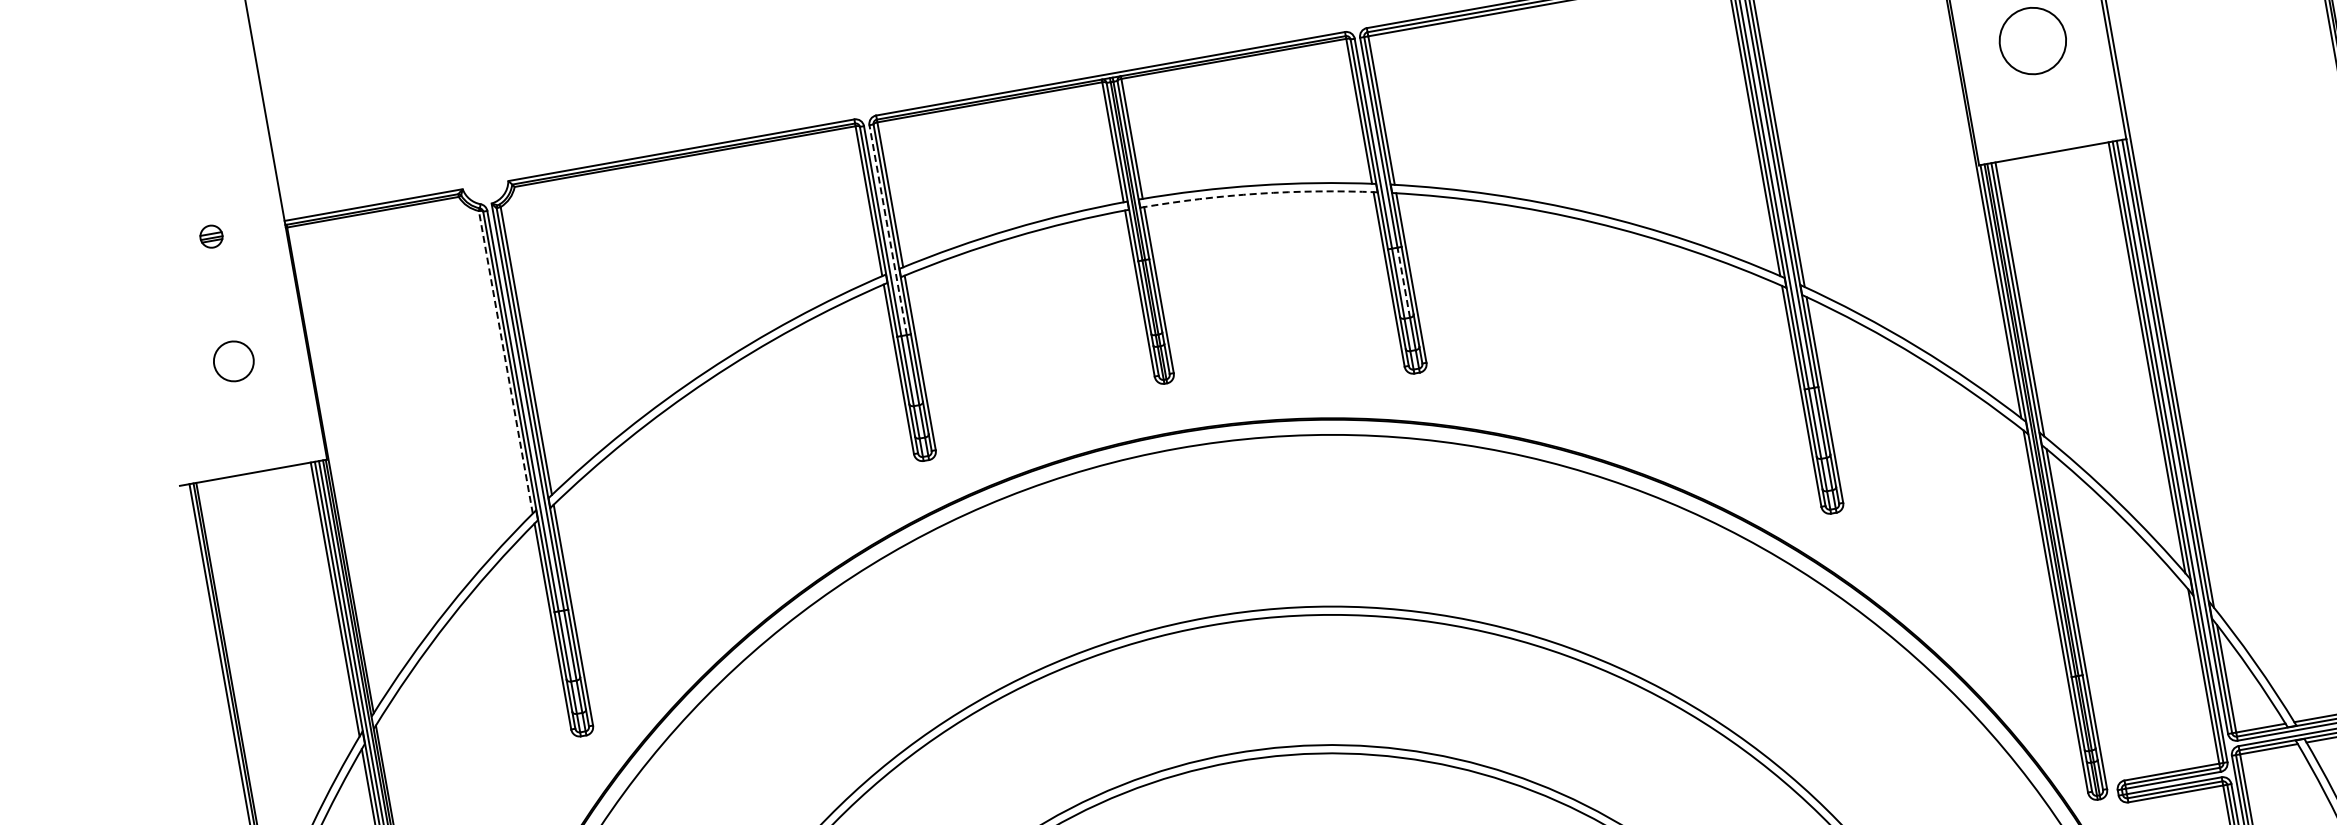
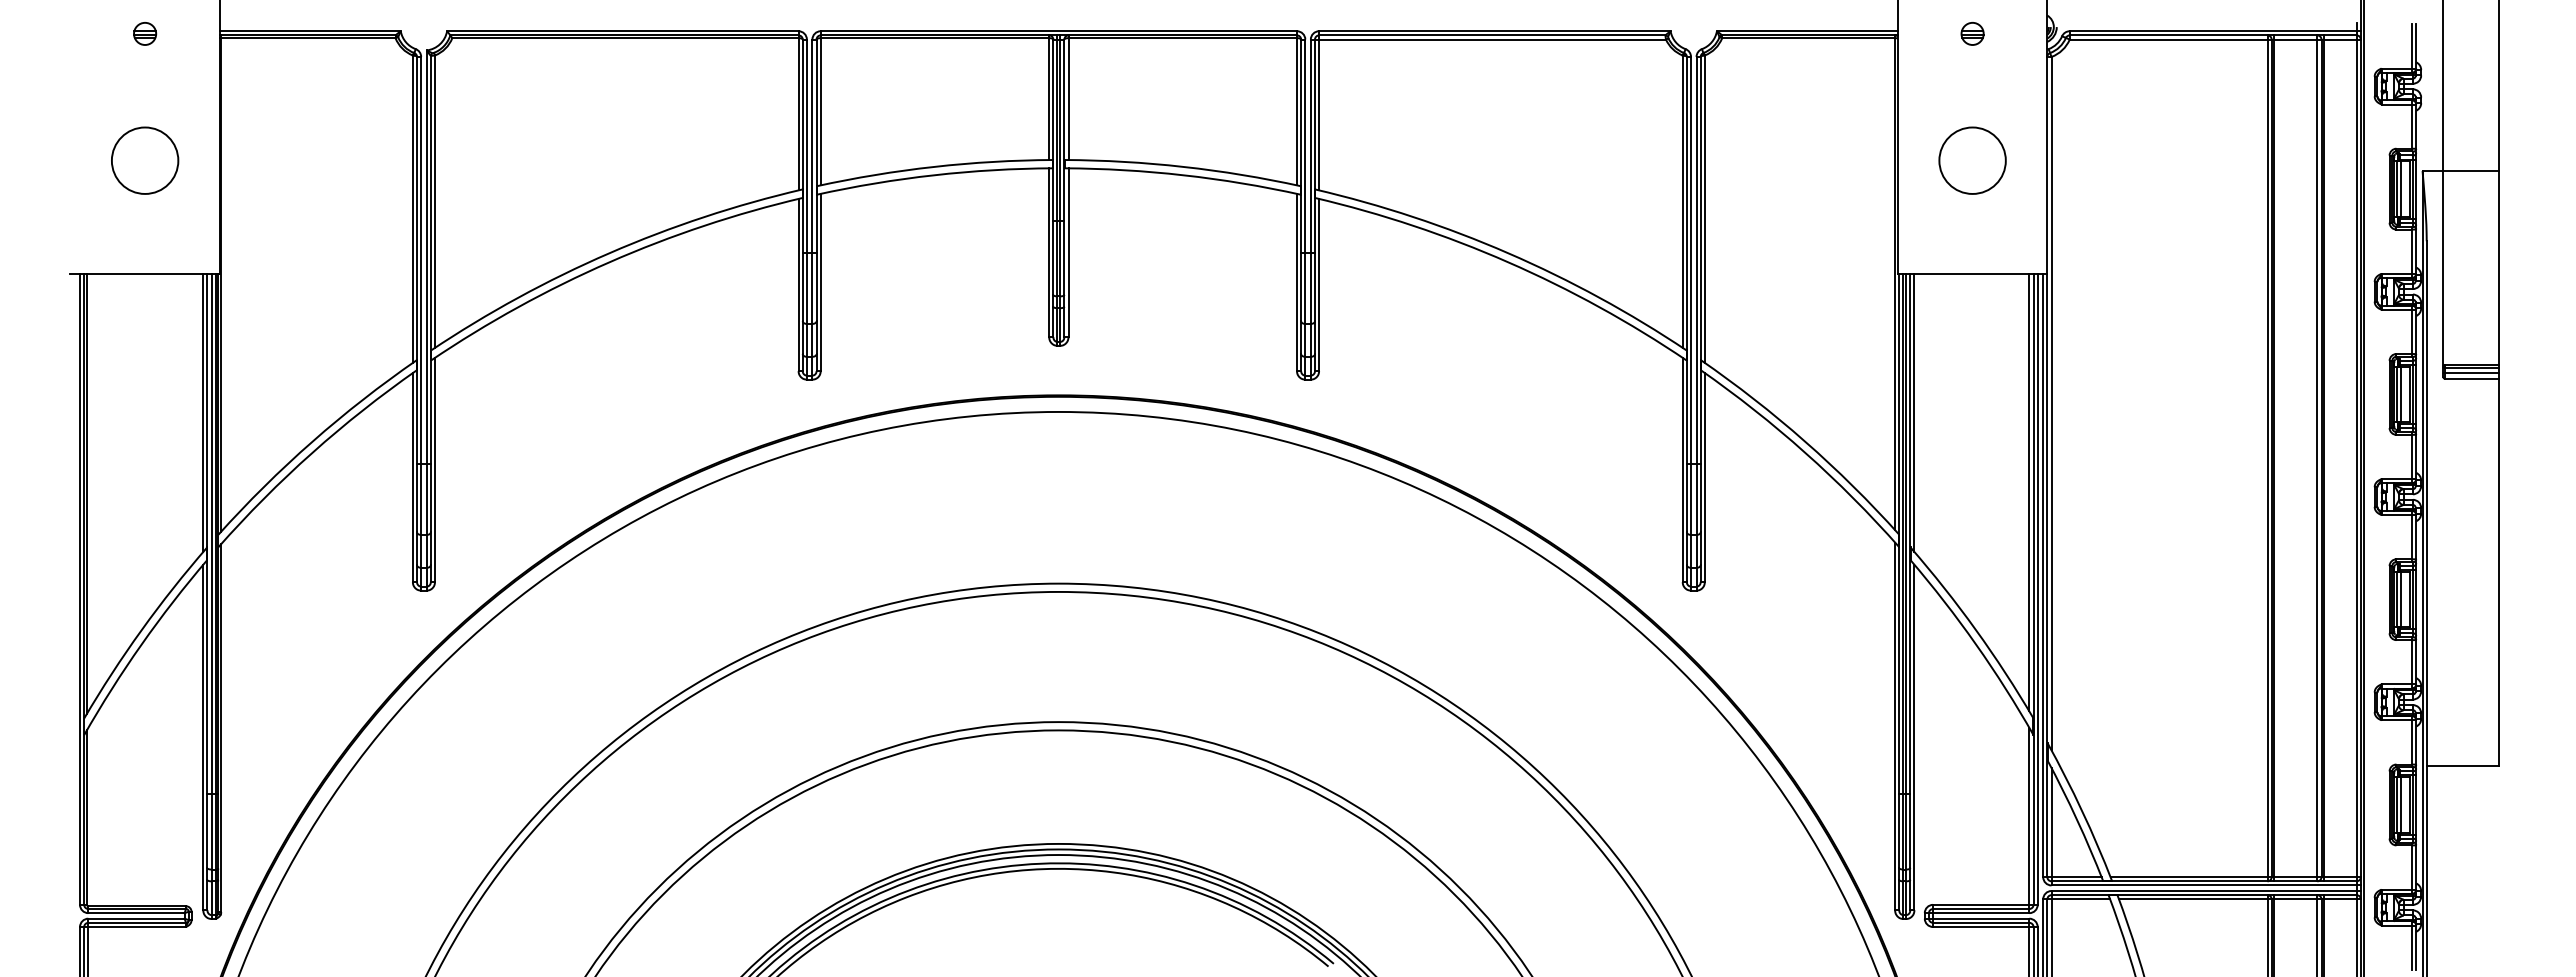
arc: (1258, 193) -> (1183, 175), dashed -> solid
line: (888, 230) -> (812, 146), dashed -> solid
line: (1403, 282) -> (1310, 288), dashed -> solid
circle: (234, 361) -> (145, 160), size x1.67
line: (505, 362) -> (412, 209), dashed -> solid

